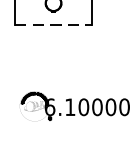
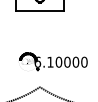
line: (54, 26) -> (40, 11), dashed -> solid

